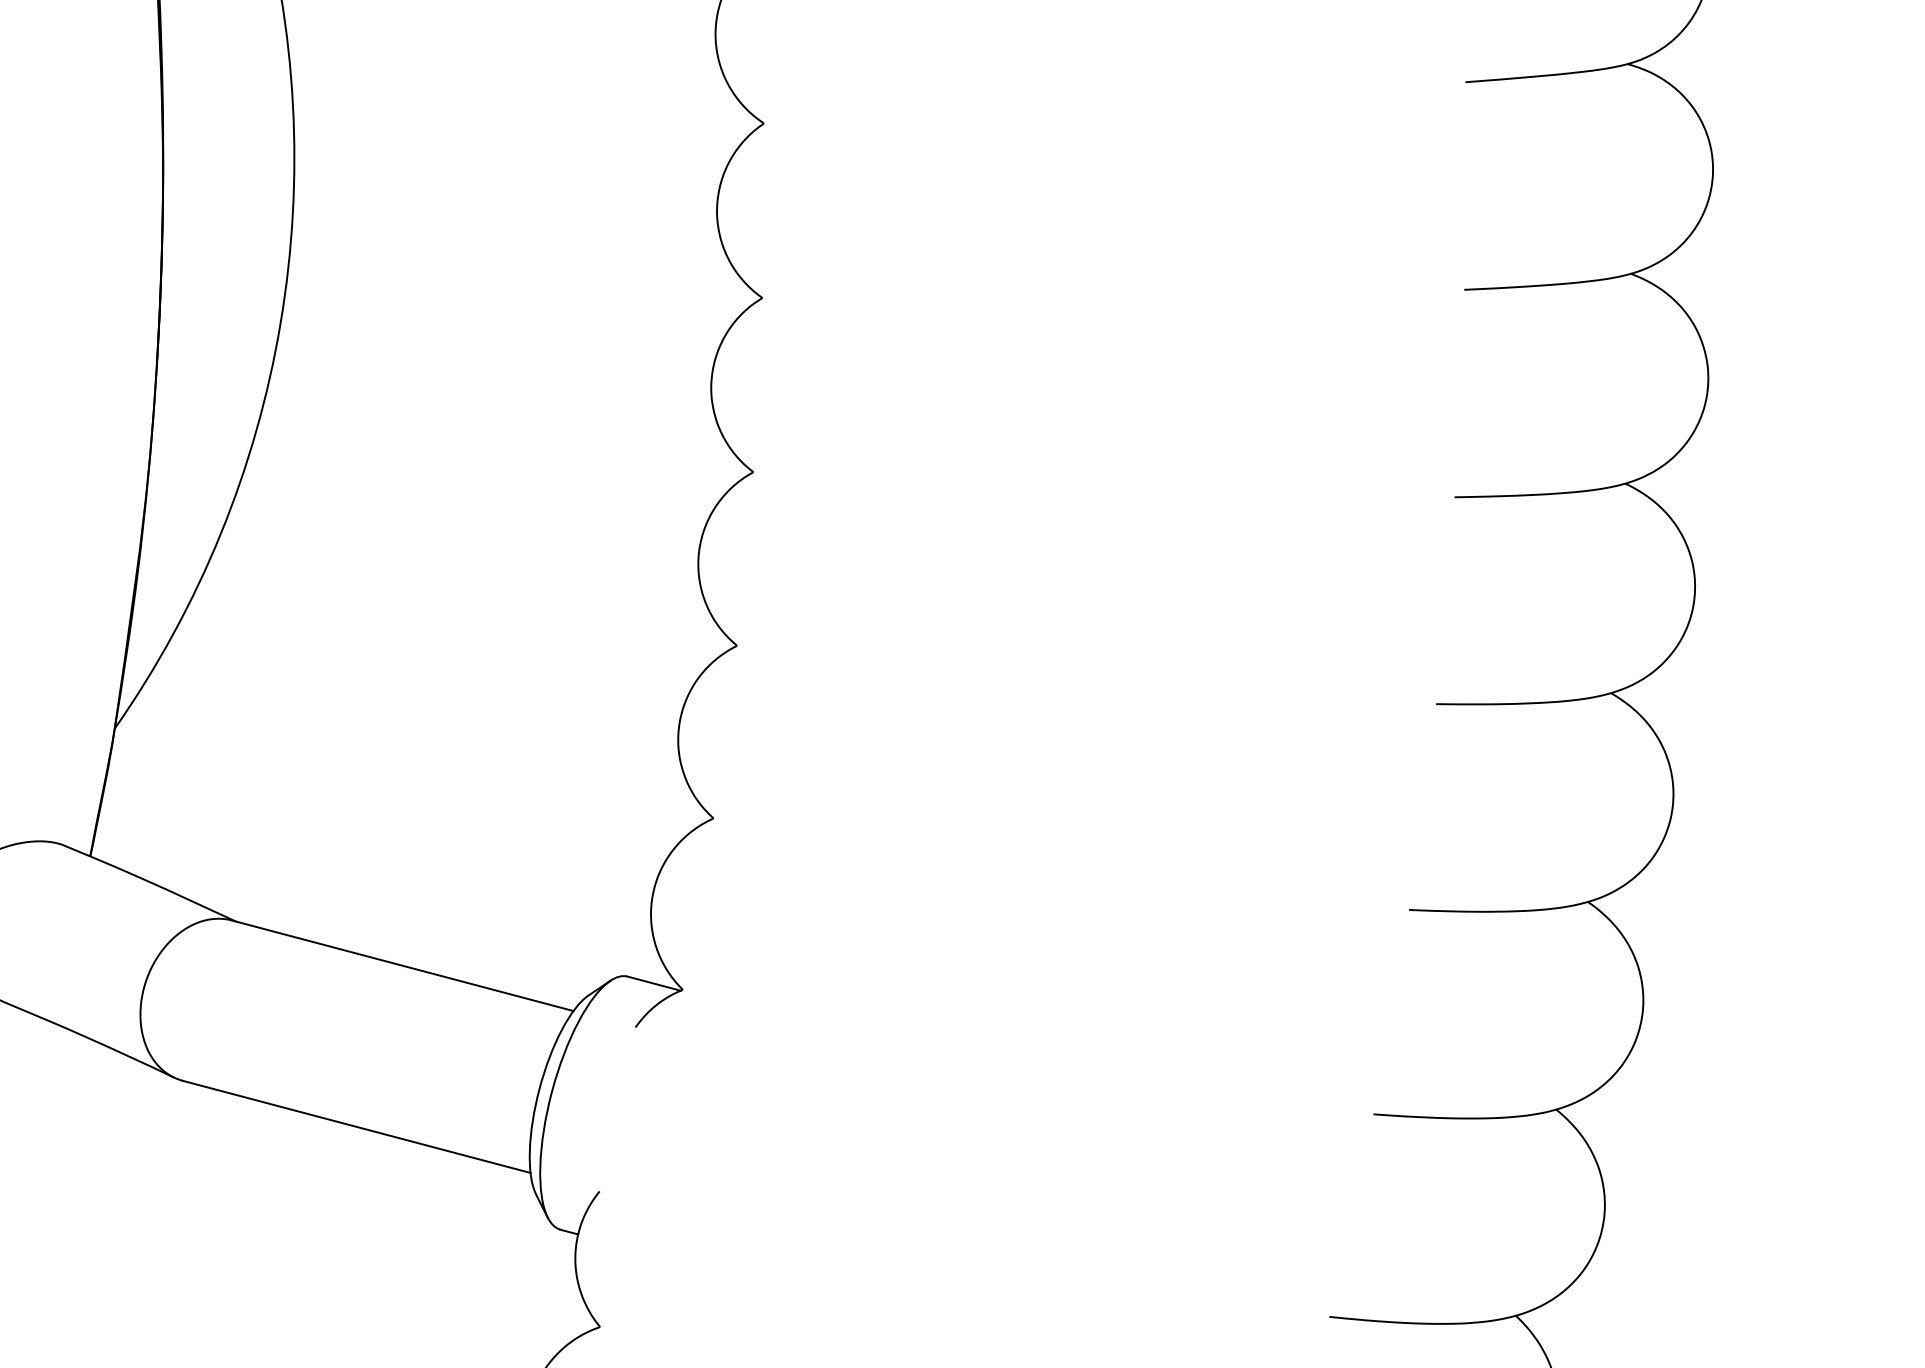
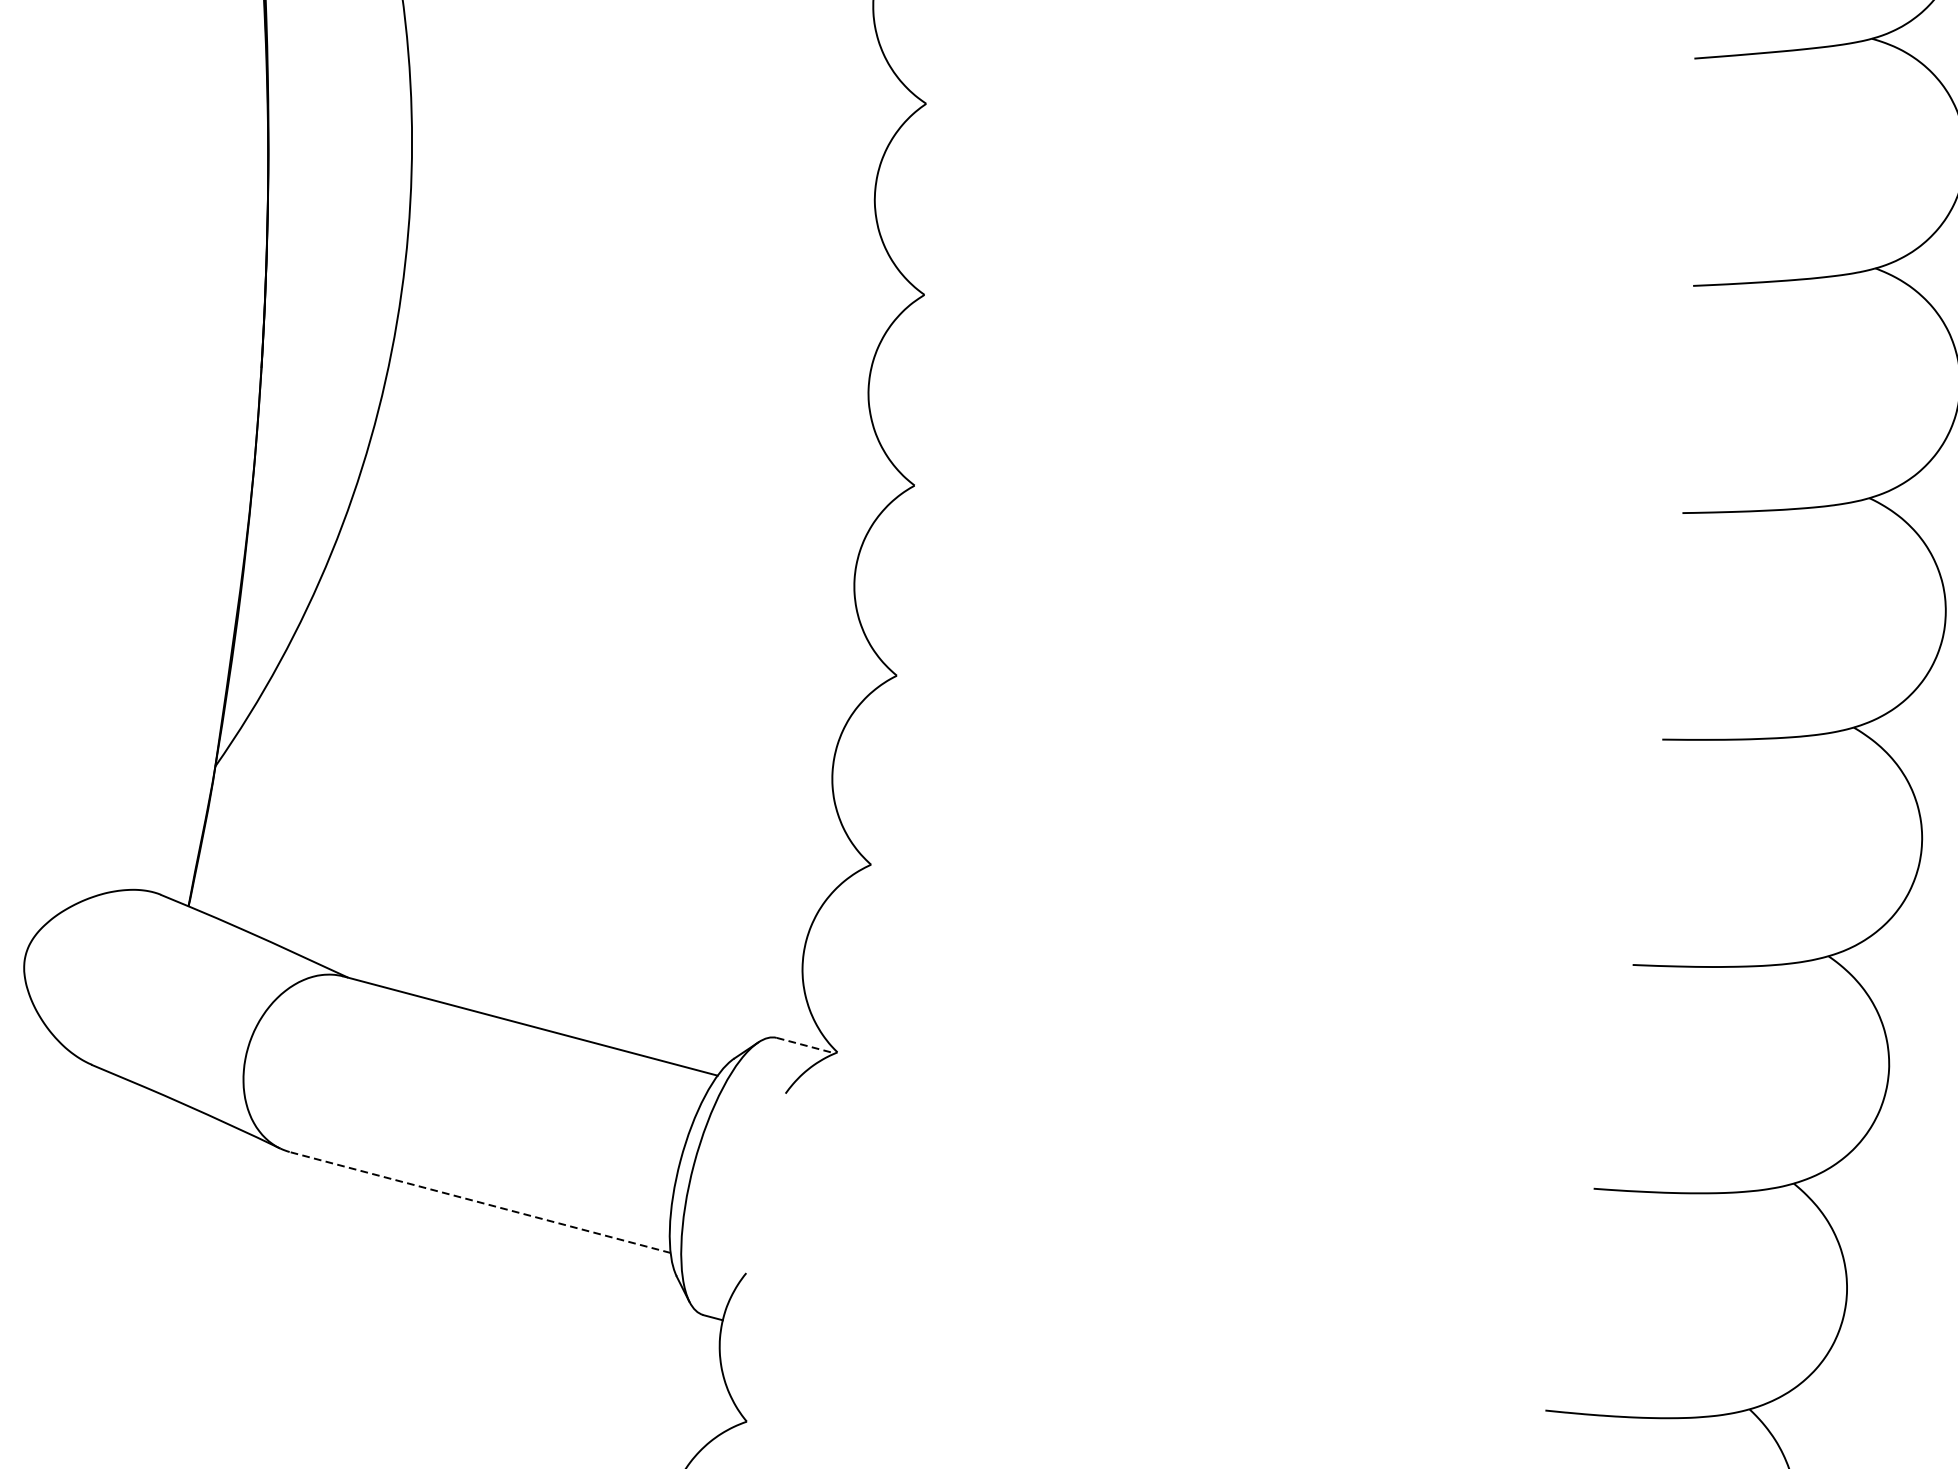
line: (654, 983) -> (806, 1045), solid -> dashed
line: (356, 1126) -> (480, 1202), solid -> dashed

